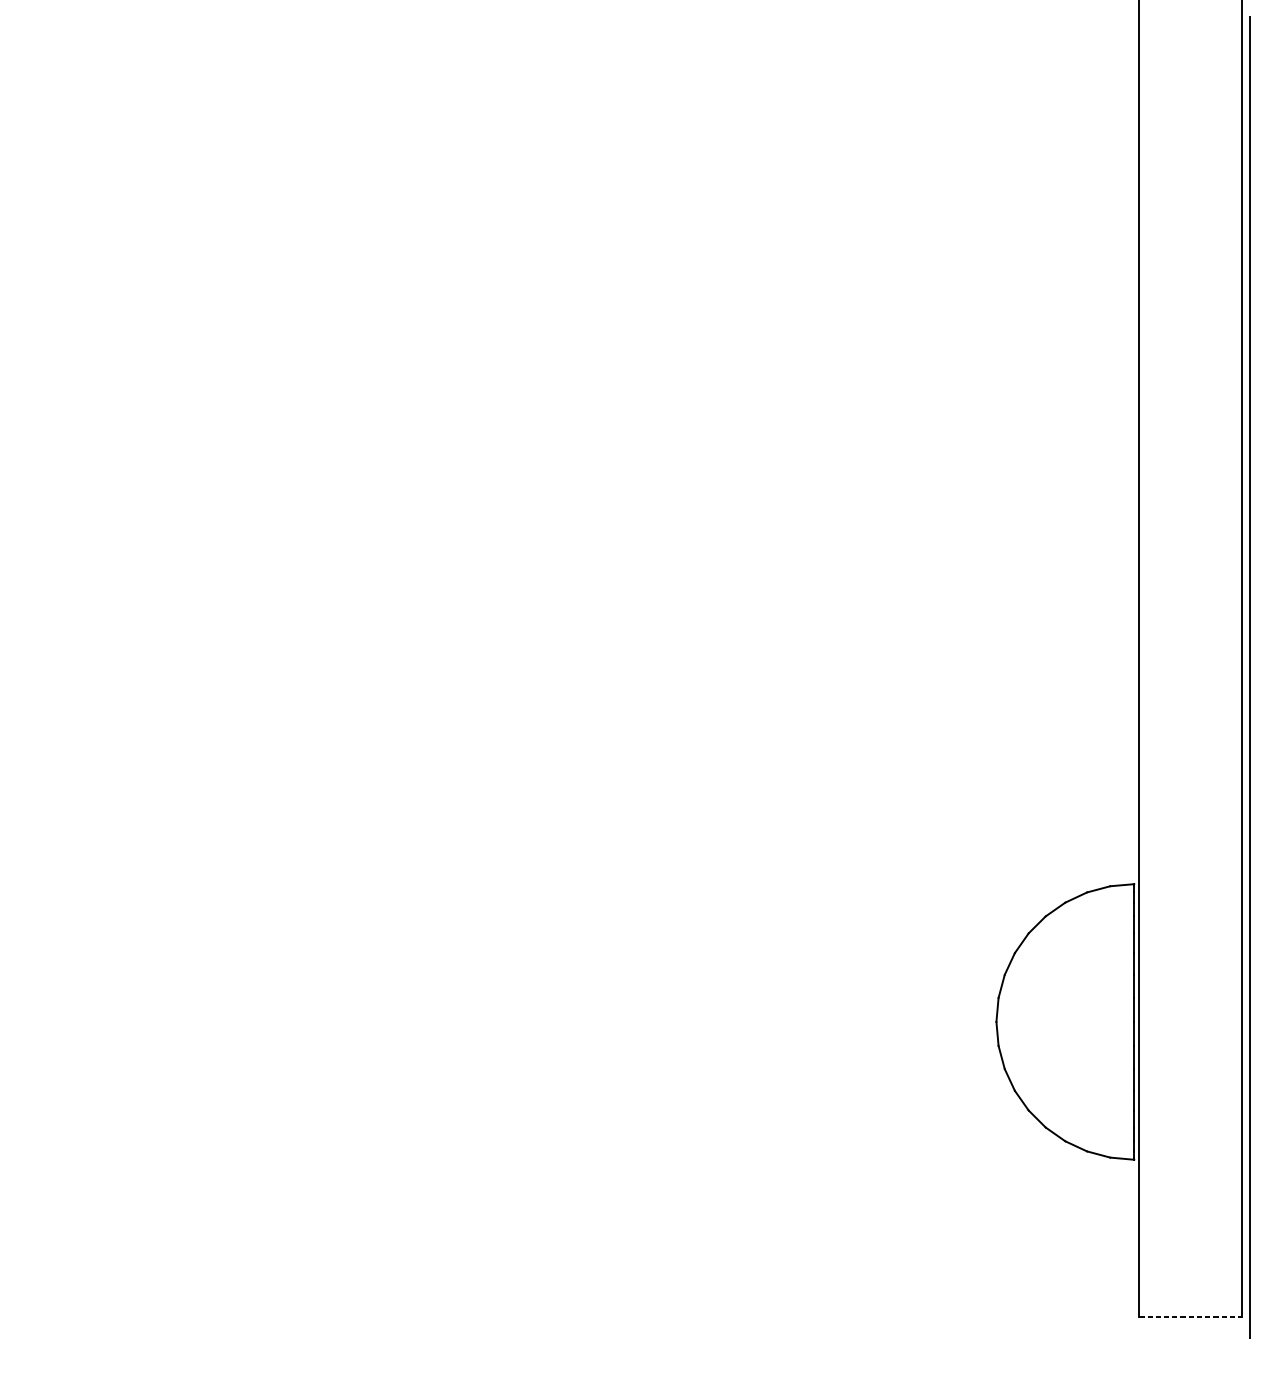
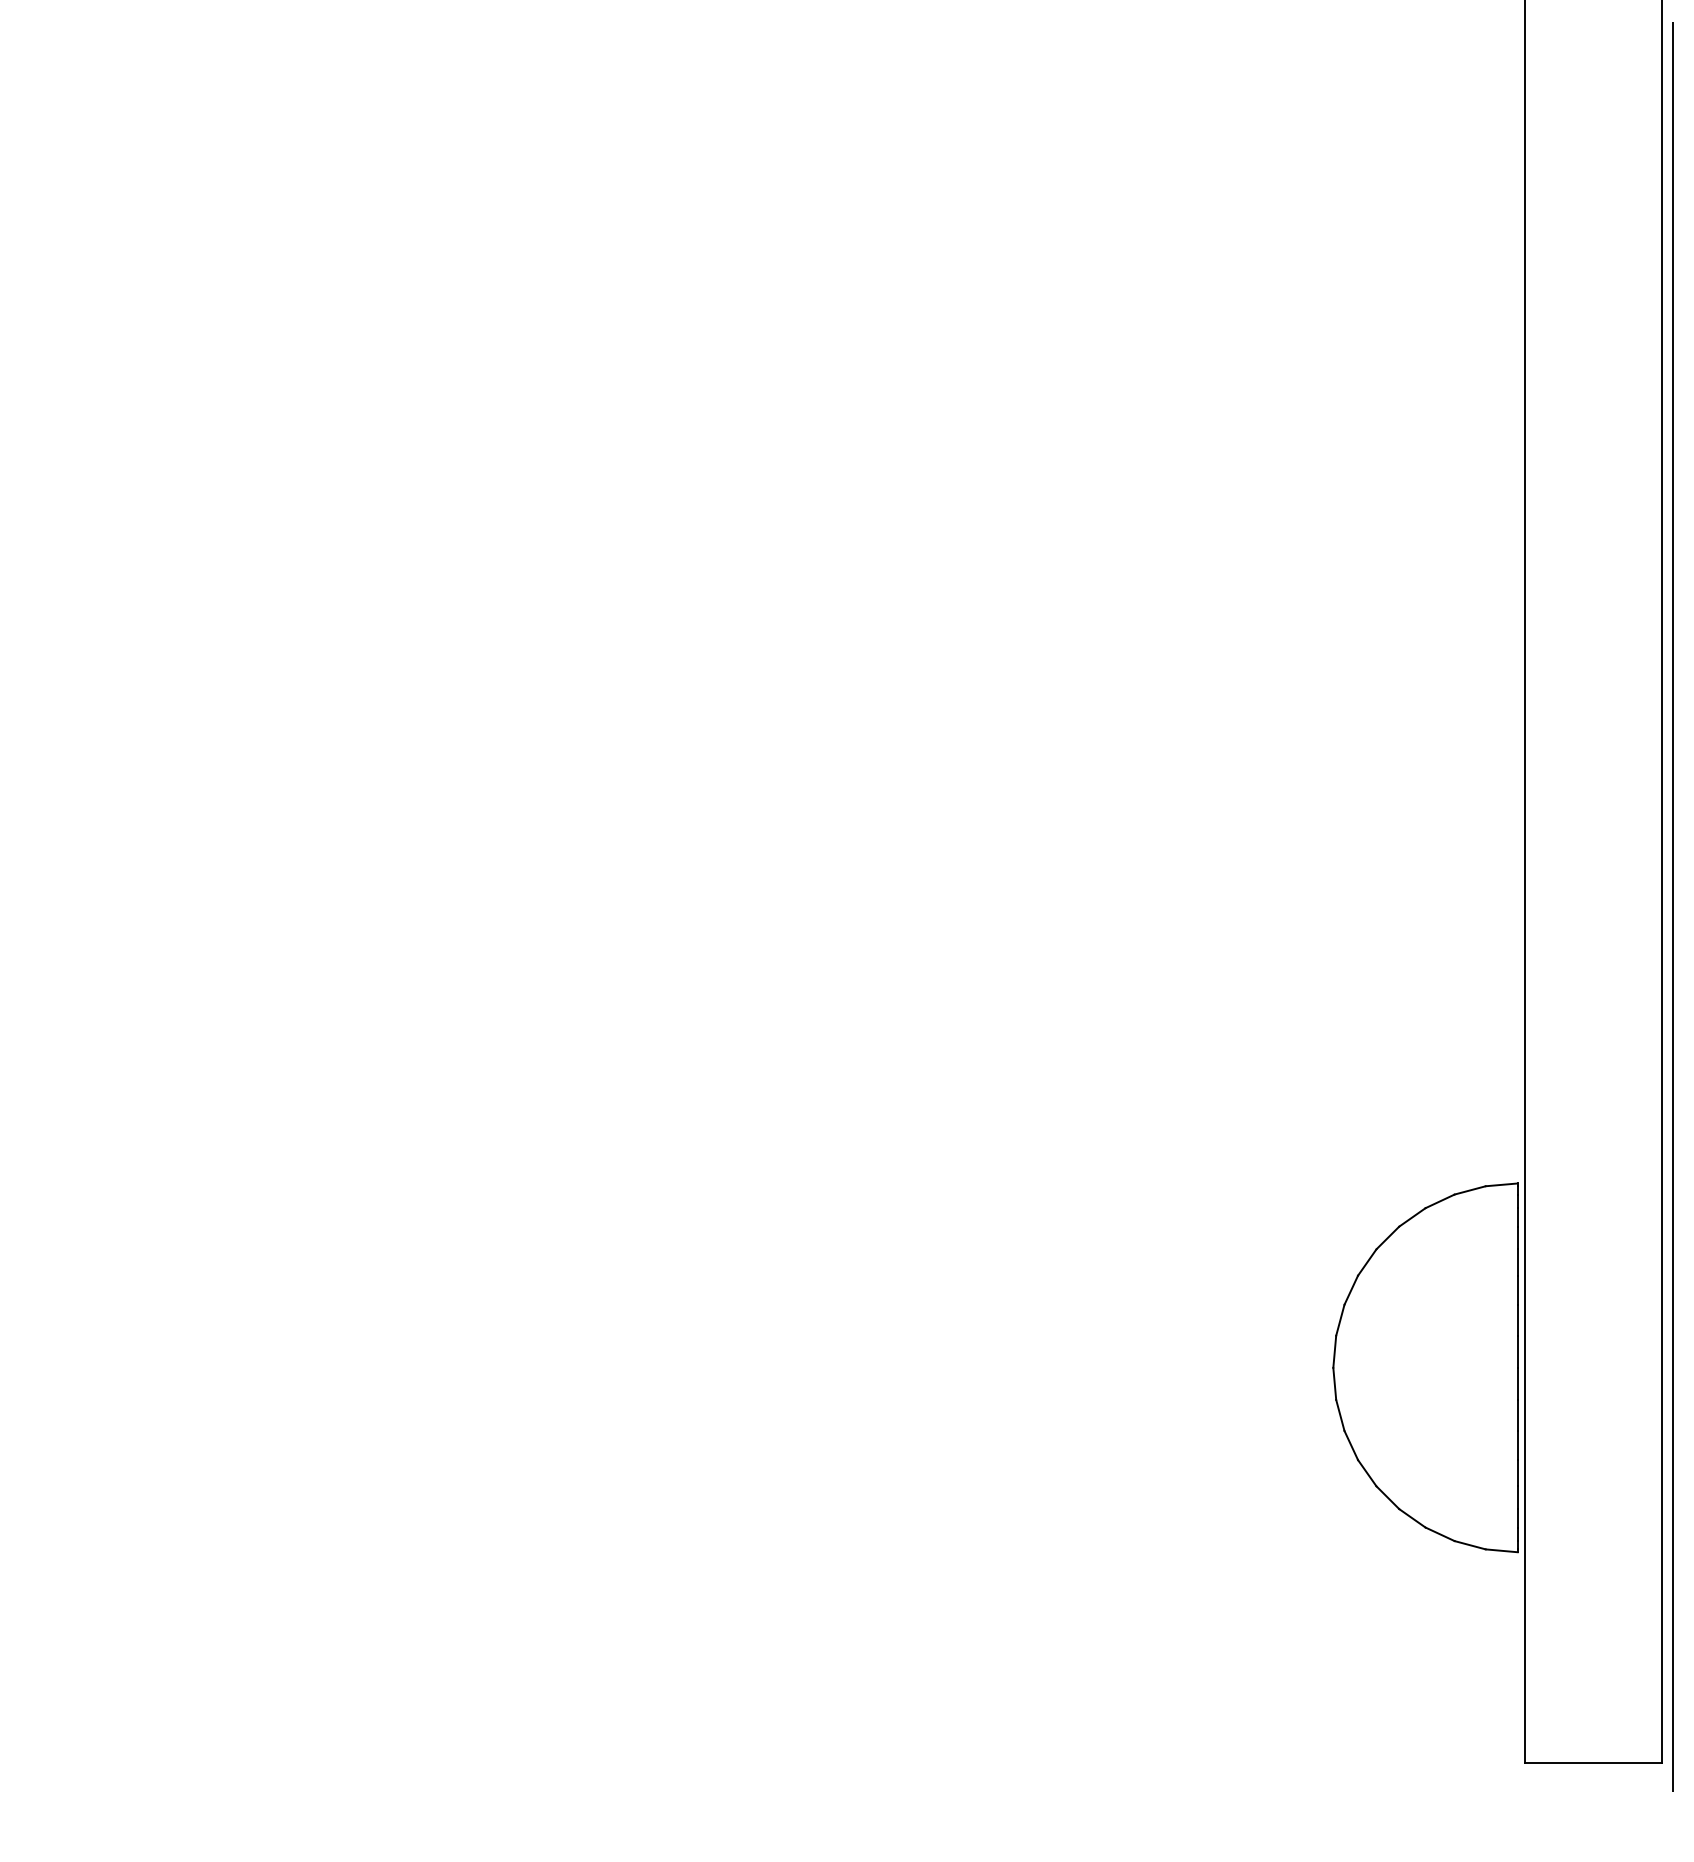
line: (1190, 1317) -> (1593, 1763), dashed -> solid

